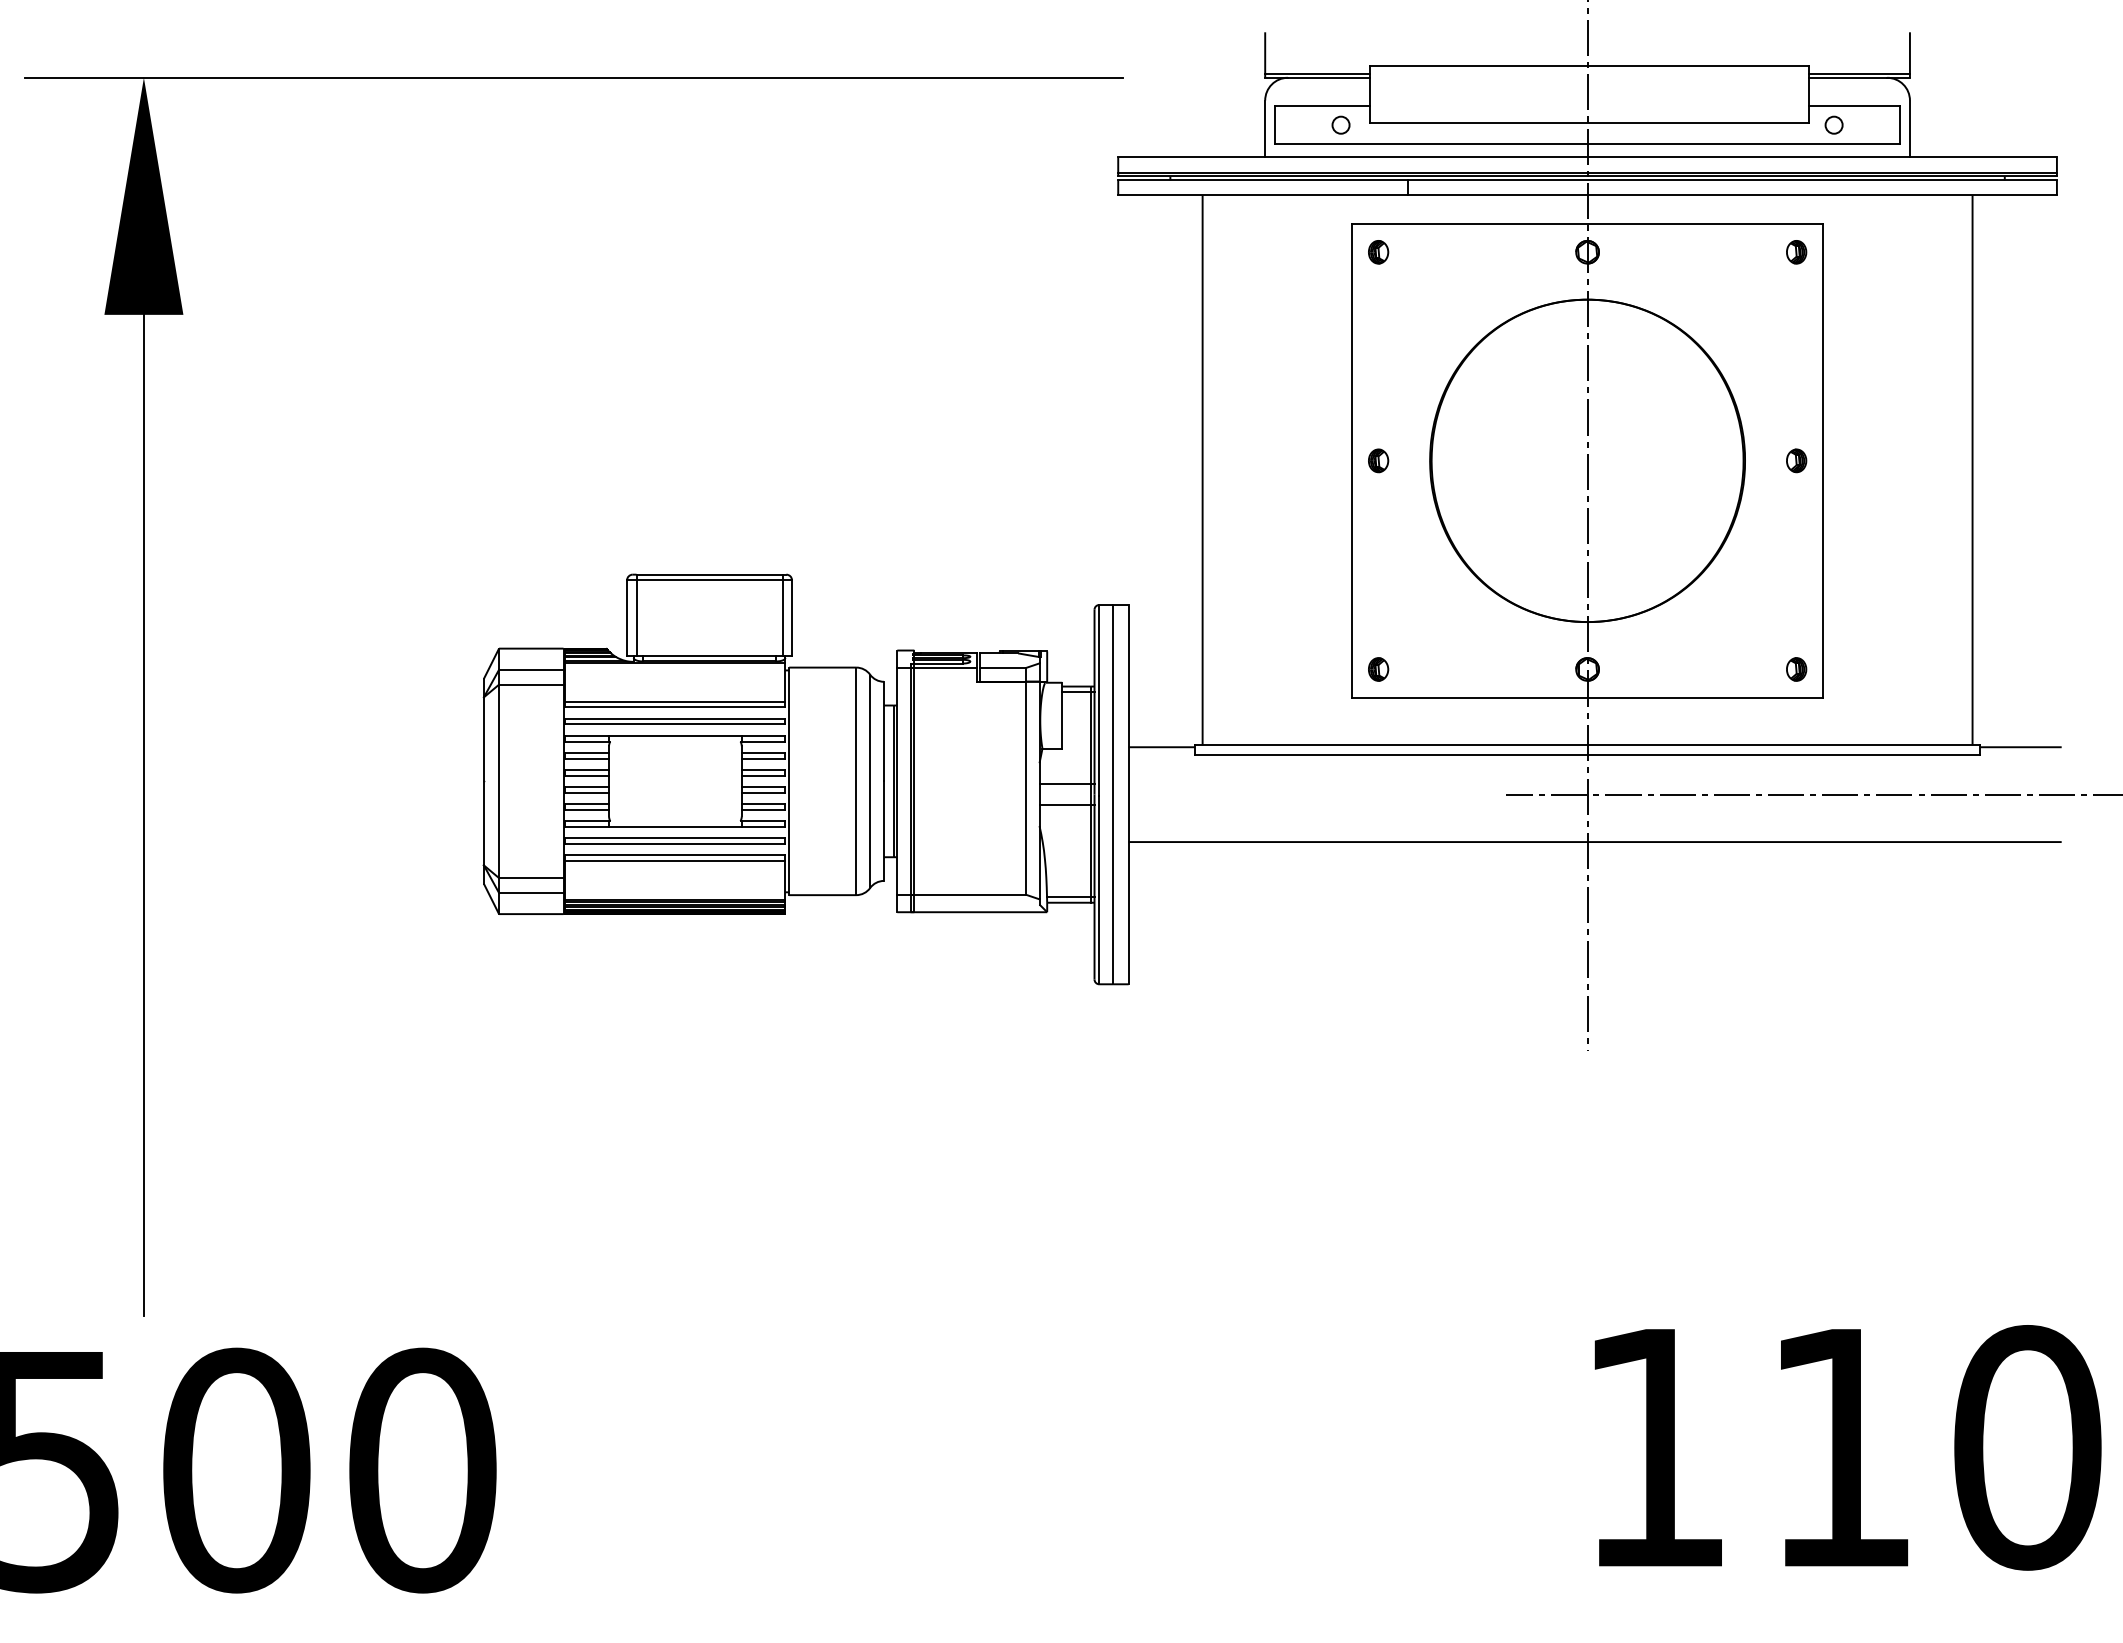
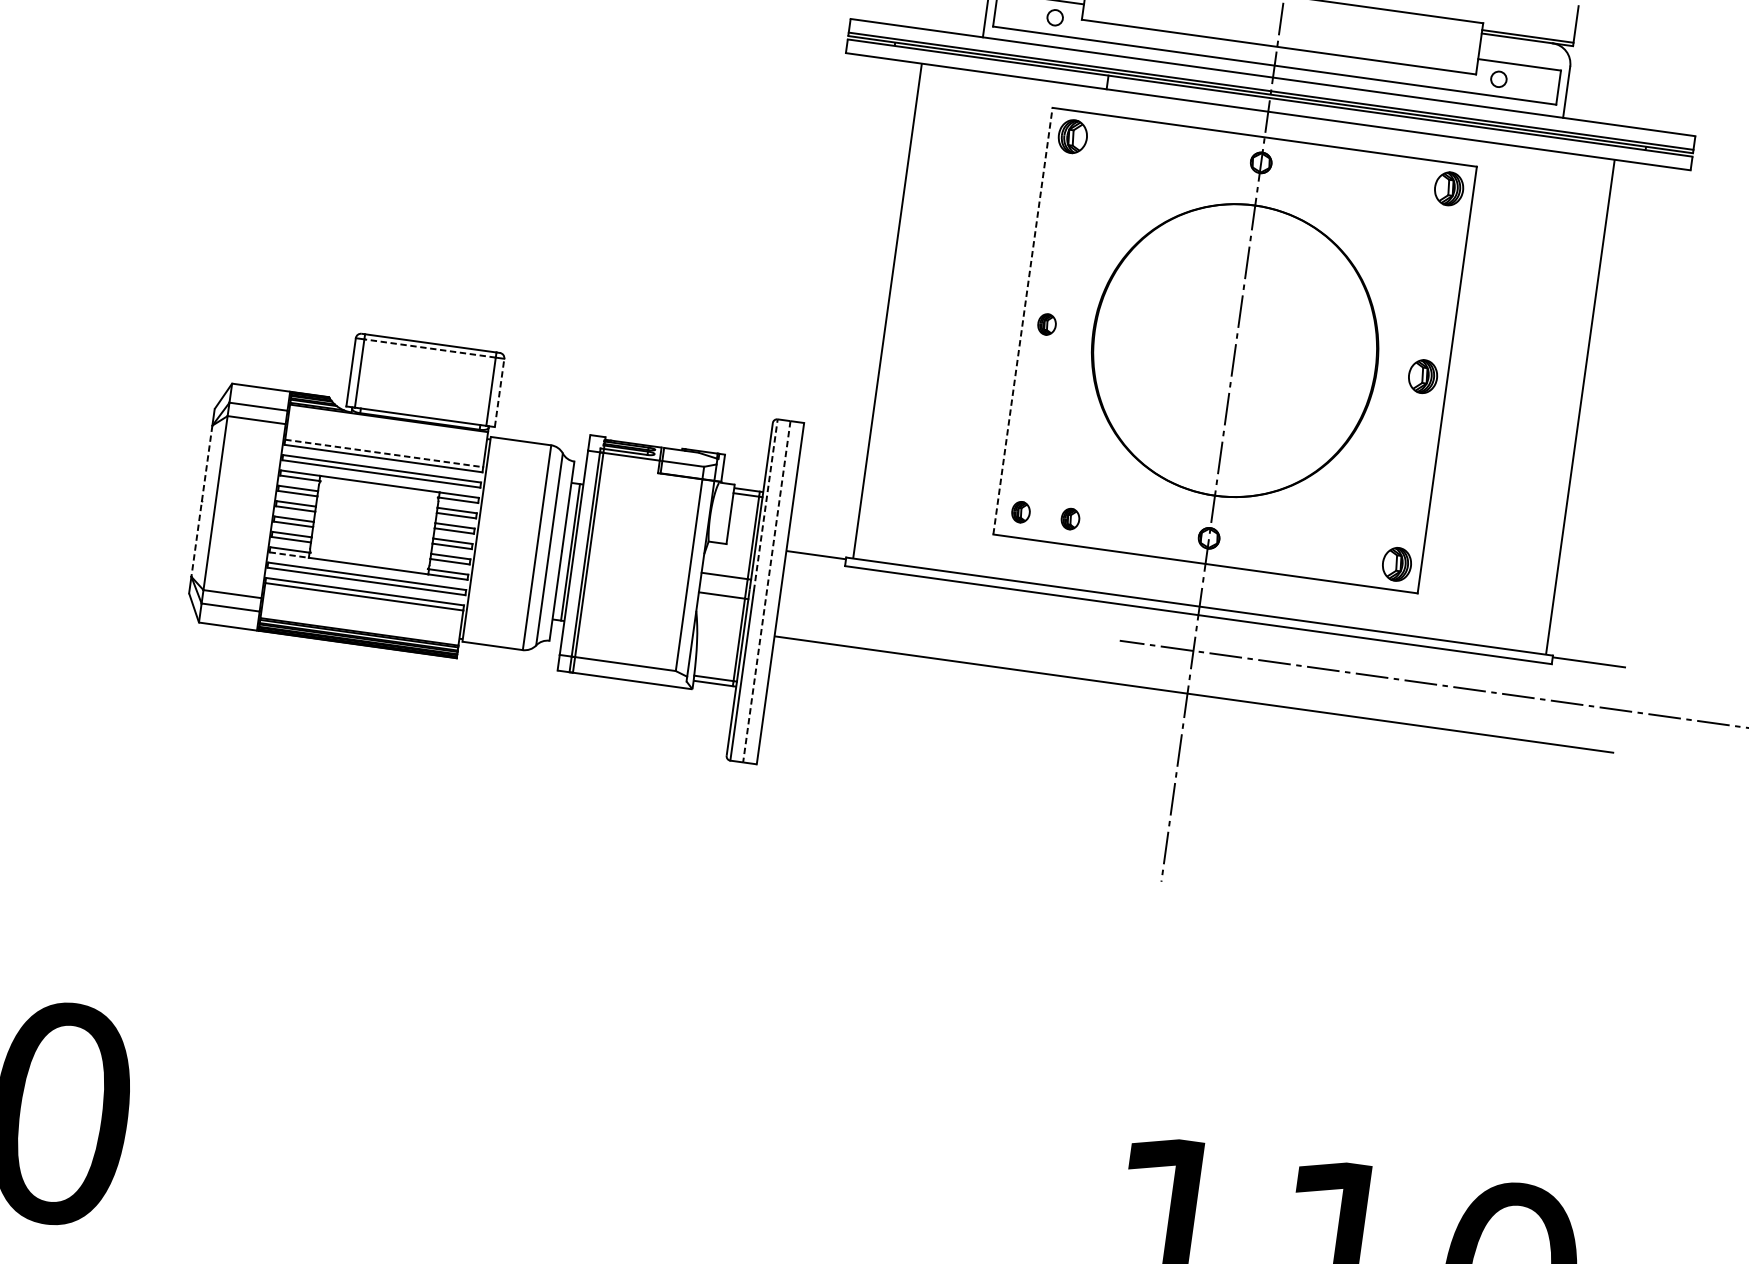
part: (1378, 252) -> (1073, 137), size x1.6
part: (1796, 252) -> (1449, 189), size x1.6
line: (1351, 460) -> (1022, 320), solid -> dashed
part: (1796, 460) -> (1423, 376), size x1.6
line: (709, 580) -> (430, 348), solid -> dashed
line: (792, 618) -> (499, 393), solid -> dashed
part: (1433, 669) -> (1070, 519), added
part: (1796, 669) -> (1397, 564), size x1.6
line: (1099, 699) -> (766, 504), solid -> dashed
line: (675, 701) -> (384, 453), solid -> dashed
line: (483, 781) -> (201, 501), solid -> dashed
line: (1113, 794) -> (766, 591), solid -> dashed
line: (587, 826) -> (289, 554), solid -> dashed

